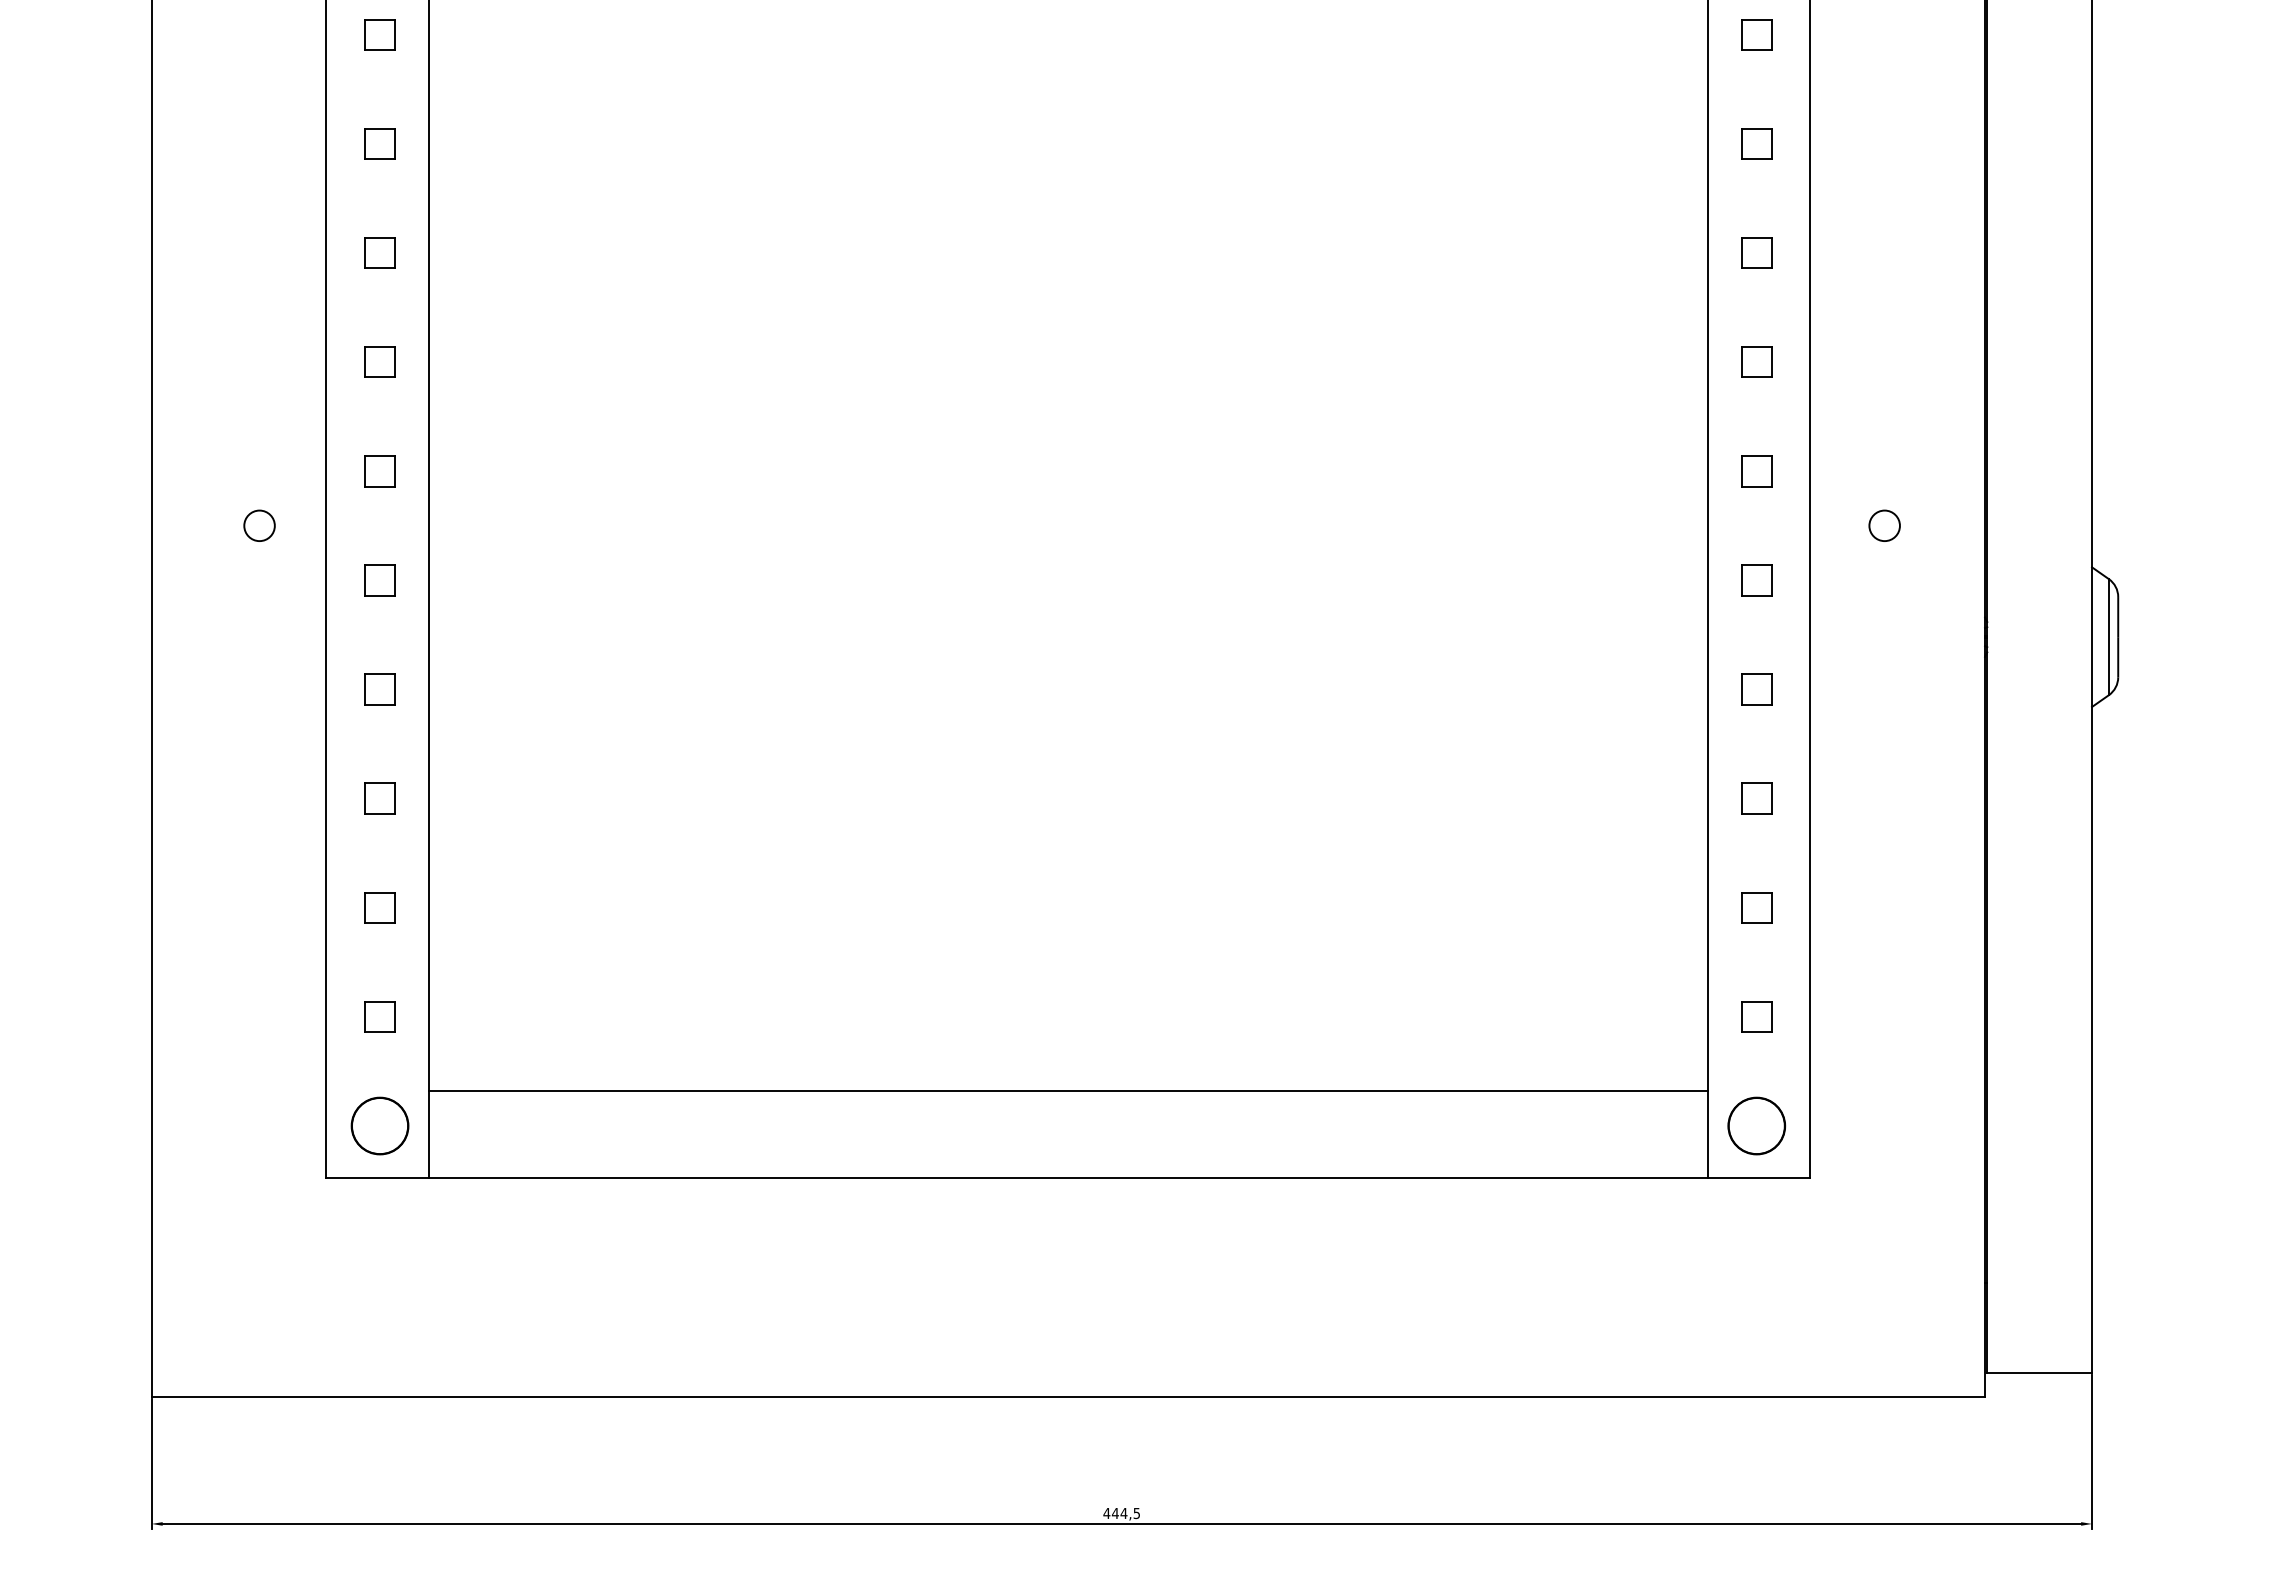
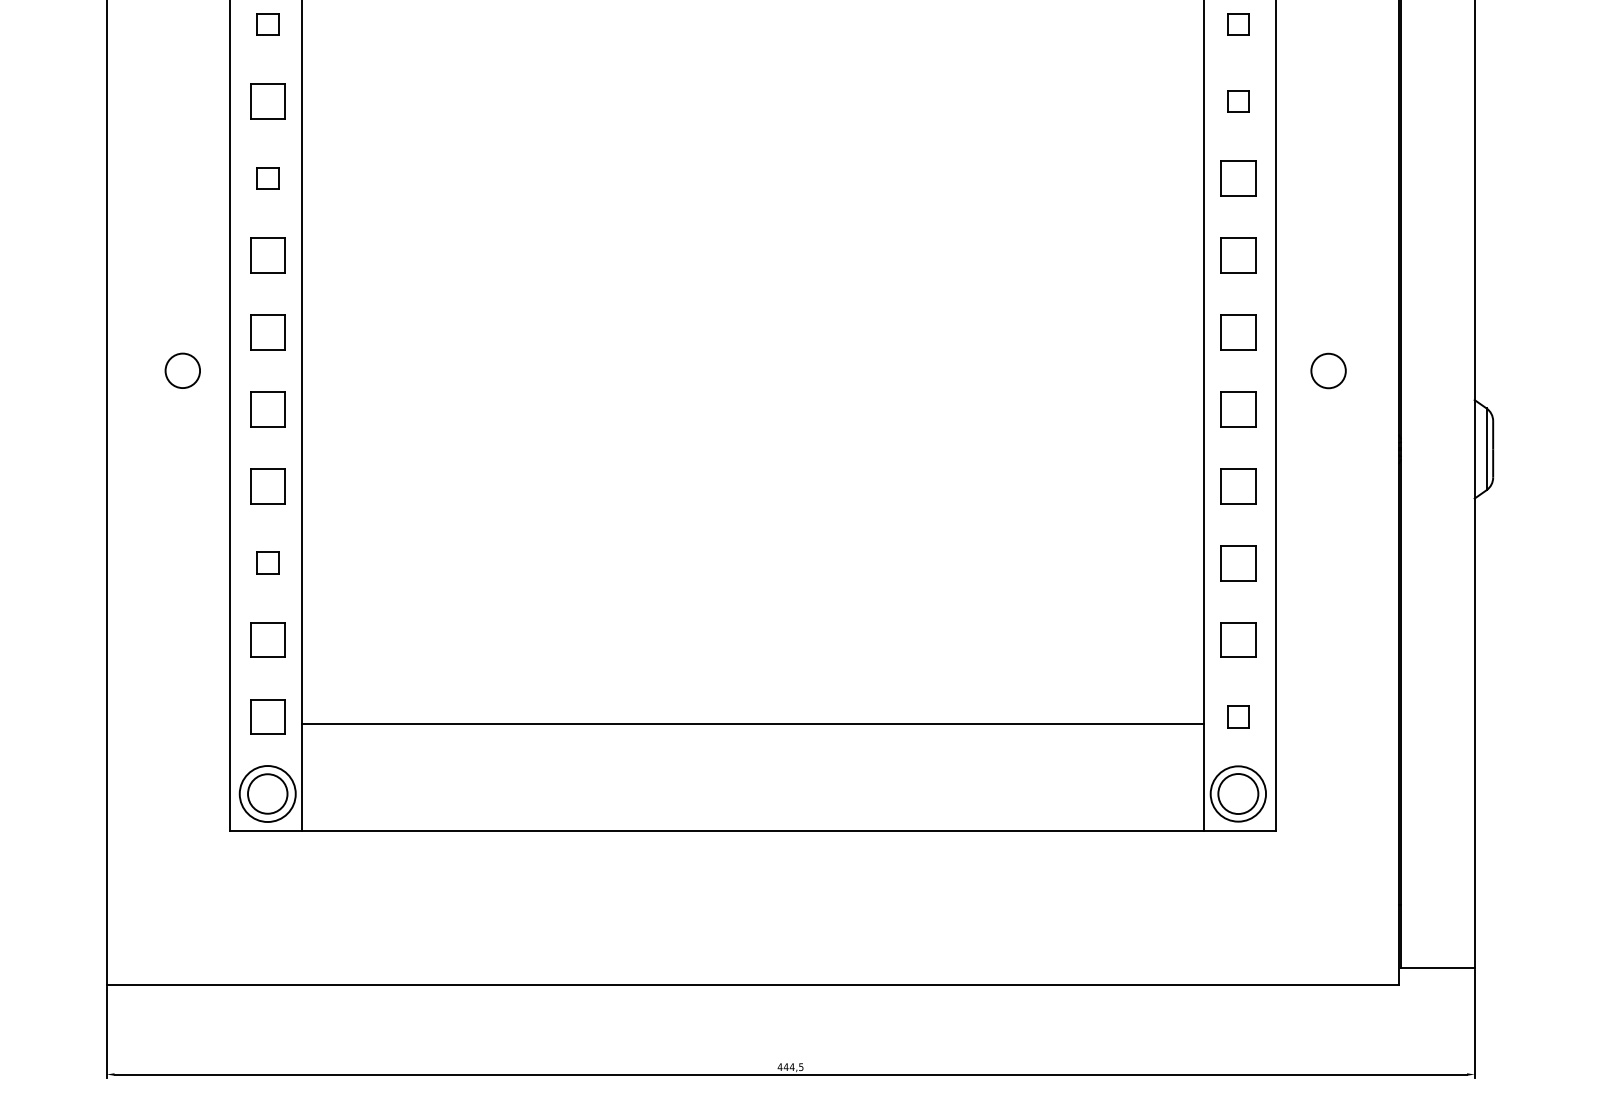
part: (379, 143) -> (267, 101), size x1.6
part: (1756, 252) -> (1238, 178), size x1.6
part: (379, 361) -> (267, 254), size x1.6
part: (1756, 361) -> (1238, 254), size x1.6
part: (379, 471) -> (267, 332), size x1.6
part: (1756, 471) -> (1238, 332), size x1.6
circle: (259, 525) -> (182, 370), size x1.6
circle: (1884, 525) -> (1328, 370), size x1.6
part: (379, 580) -> (267, 409), size x1.6
part: (1756, 580) -> (1238, 409), size x1.6
part: (379, 689) -> (267, 486), size x1.6
part: (1756, 689) -> (1238, 486), size x1.6
part: (1756, 798) -> (1238, 563), size x1.6
part: (379, 907) -> (267, 639), size x1.6
part: (1756, 907) -> (1238, 639), size x1.6
part: (379, 1016) -> (267, 716), size x1.6
line: (1067, 1091) -> (752, 724), moved
circle: (379, 1125) -> (267, 793), size x1.4
circle: (1756, 1126) -> (1238, 794), size x1.4

